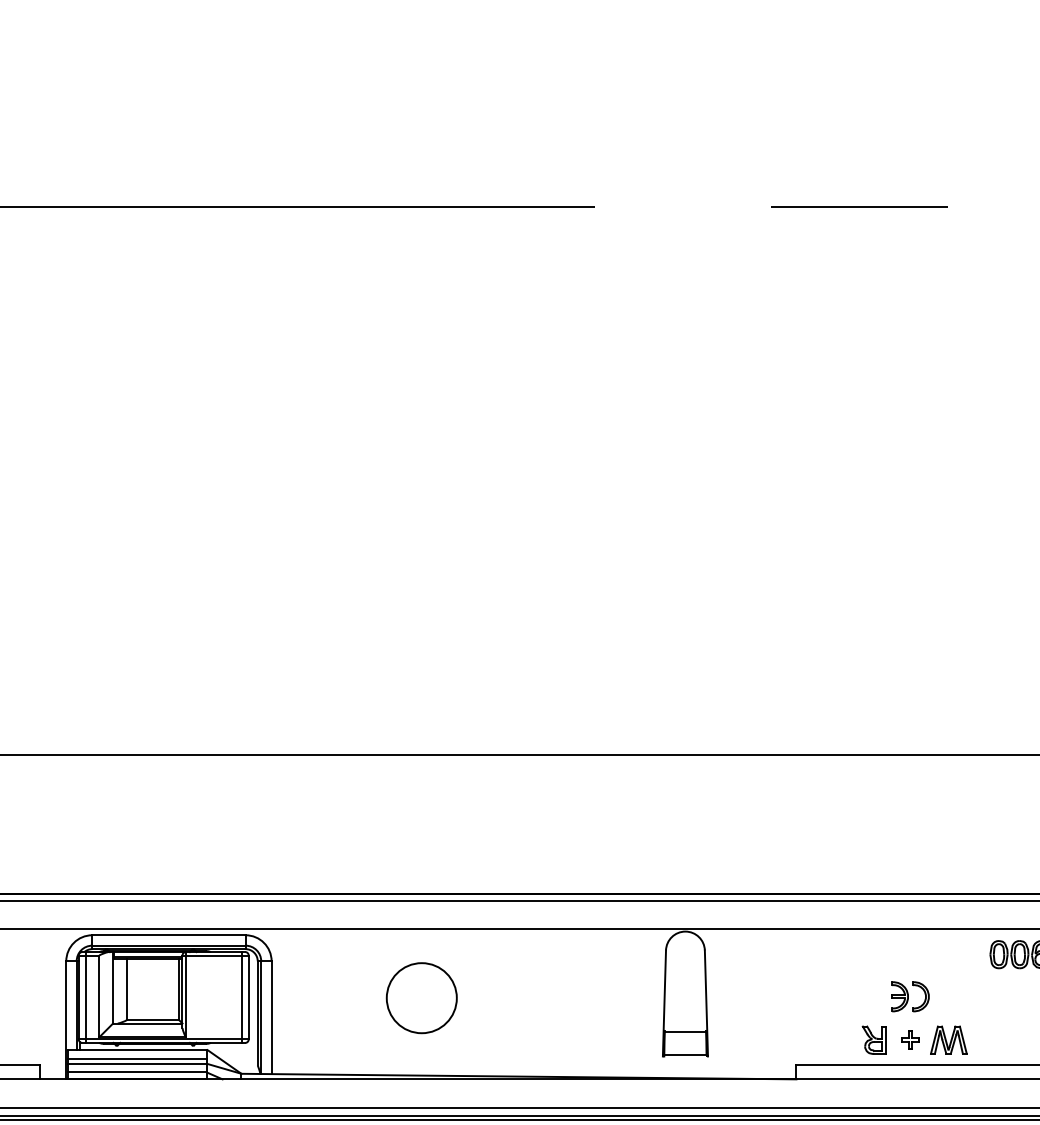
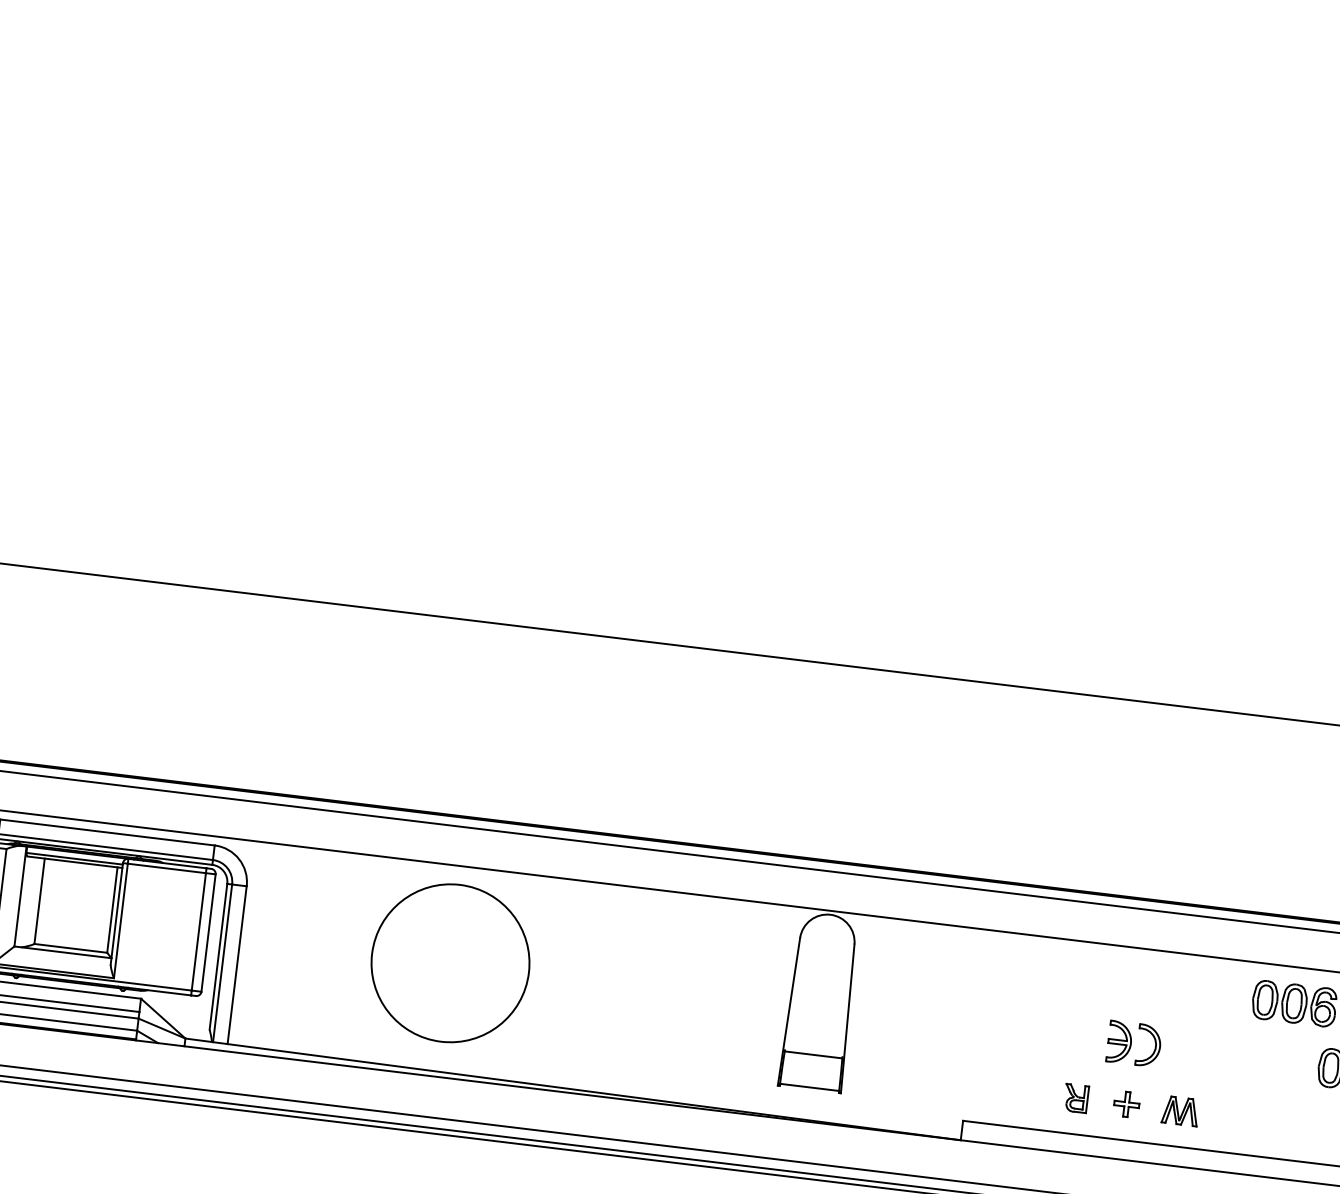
circle: (421, 998) -> (450, 963), size x1.6
part: (873, 1039) -> (1075, 1097), size x0.7
part: (948, 1039) -> (1180, 1110), size x0.7

